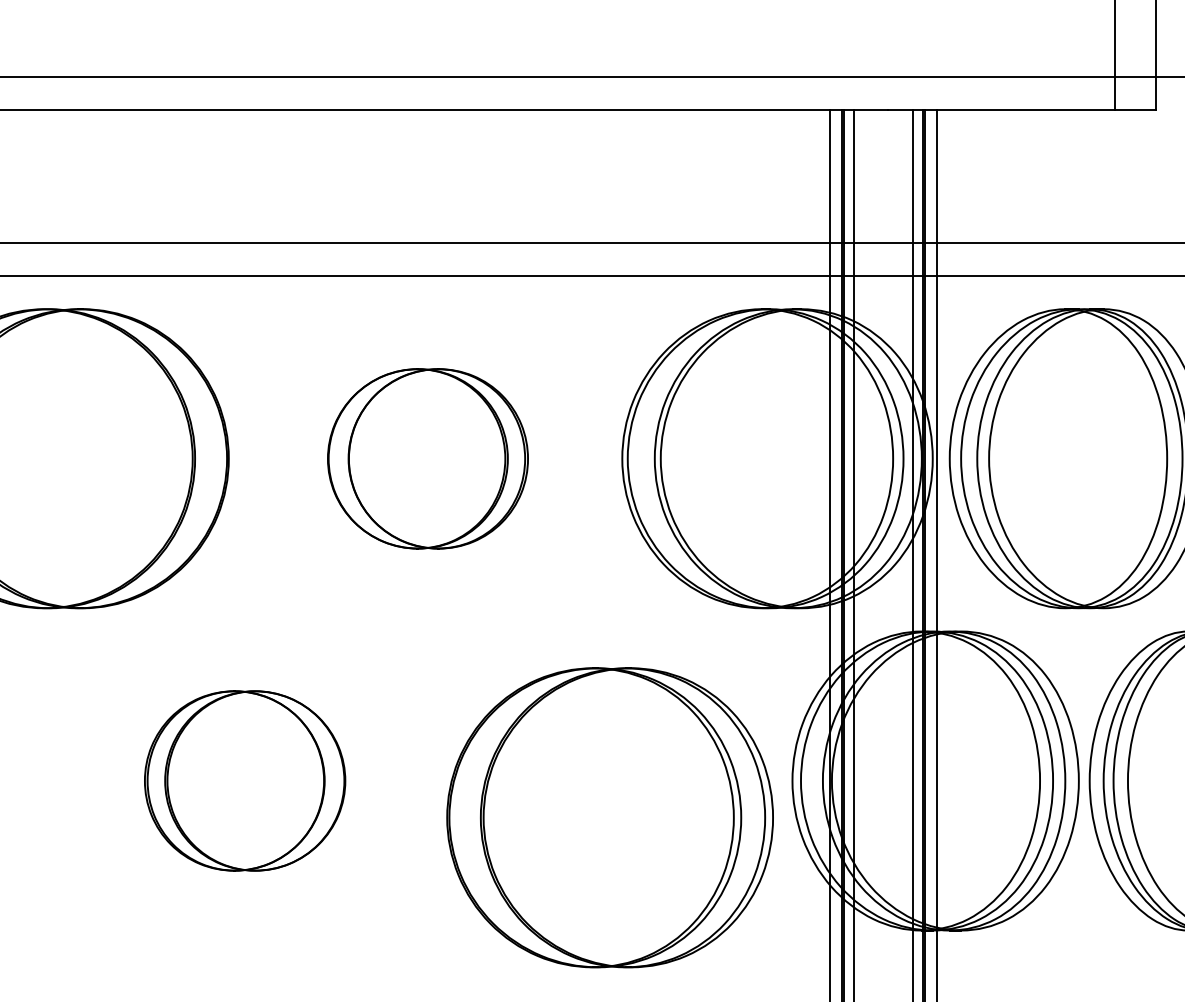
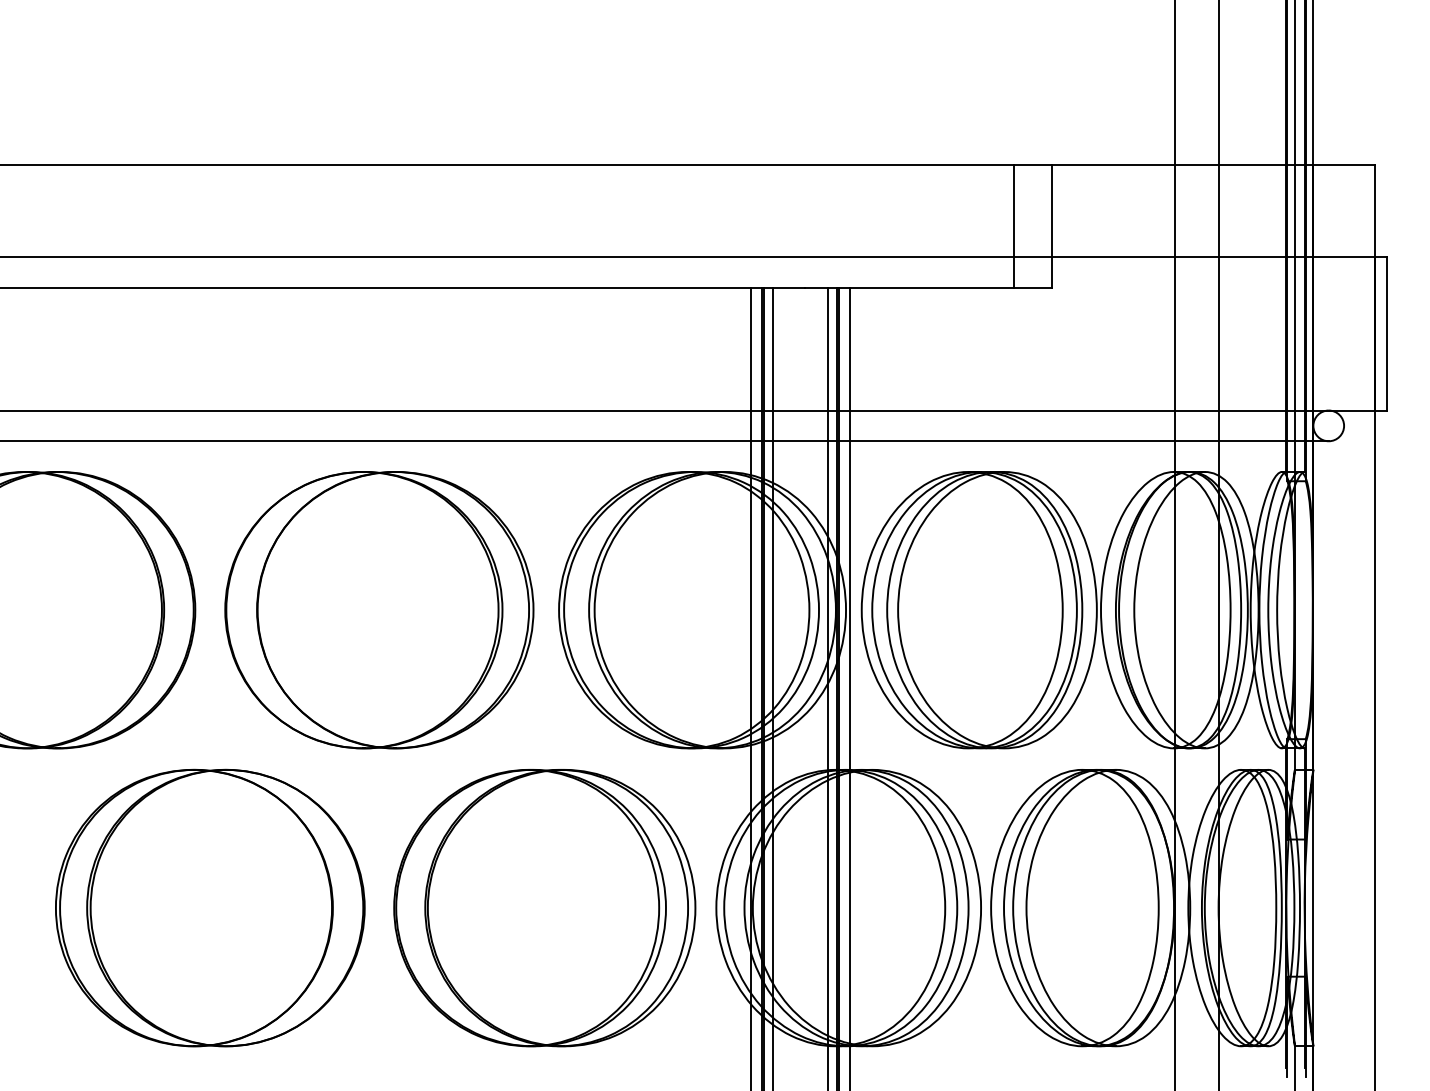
part: (428, 459) -> (379, 610), size x1.67
part: (245, 780) -> (210, 907), size x1.67
part: (609, 818) -> (544, 908), moved

